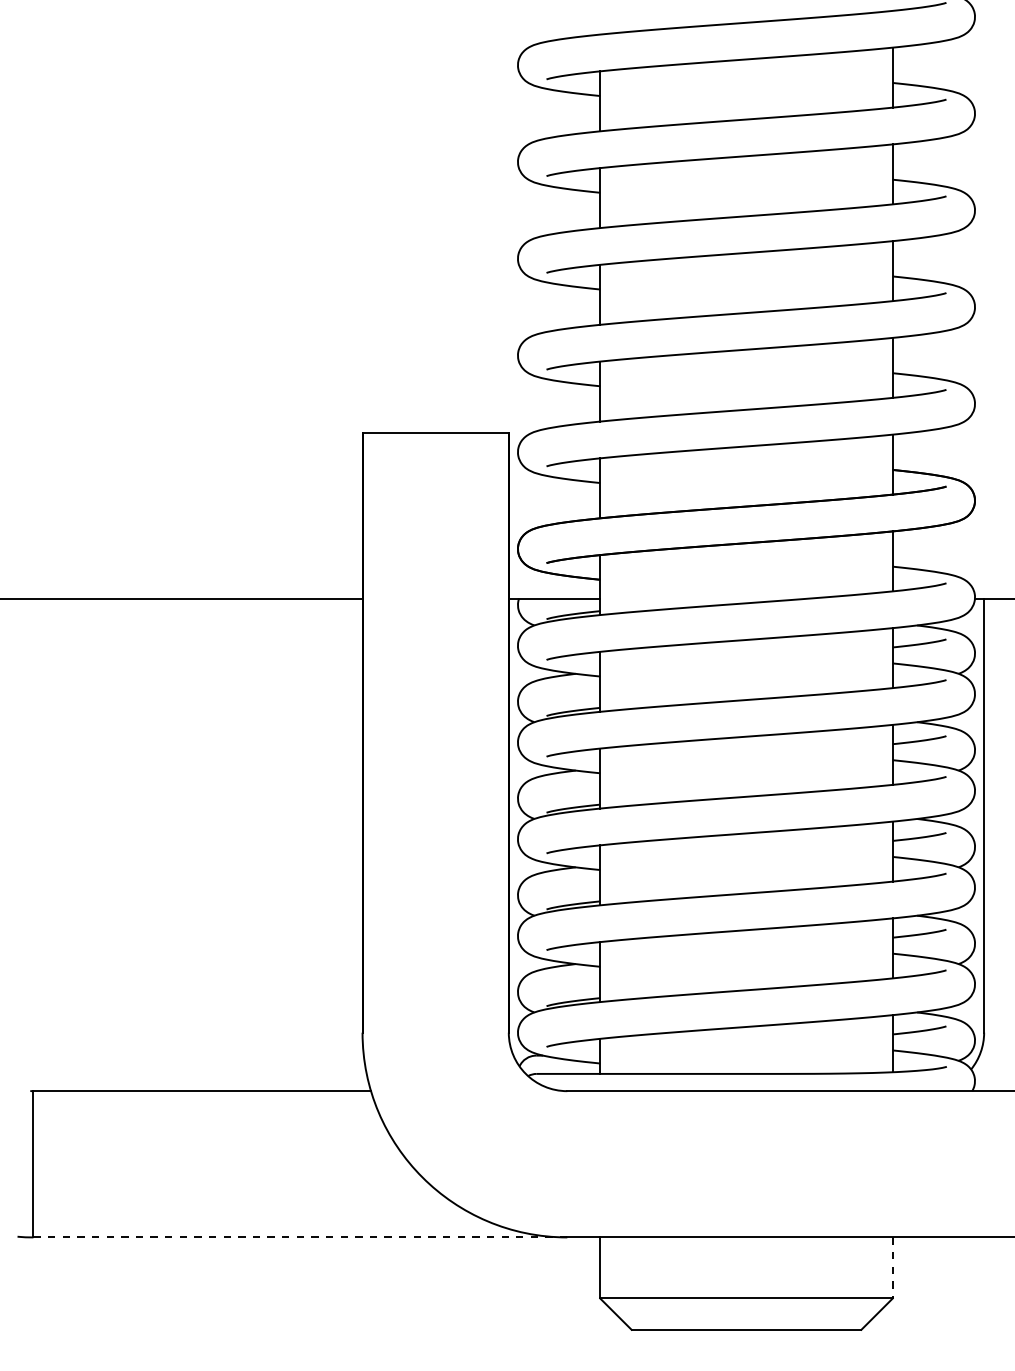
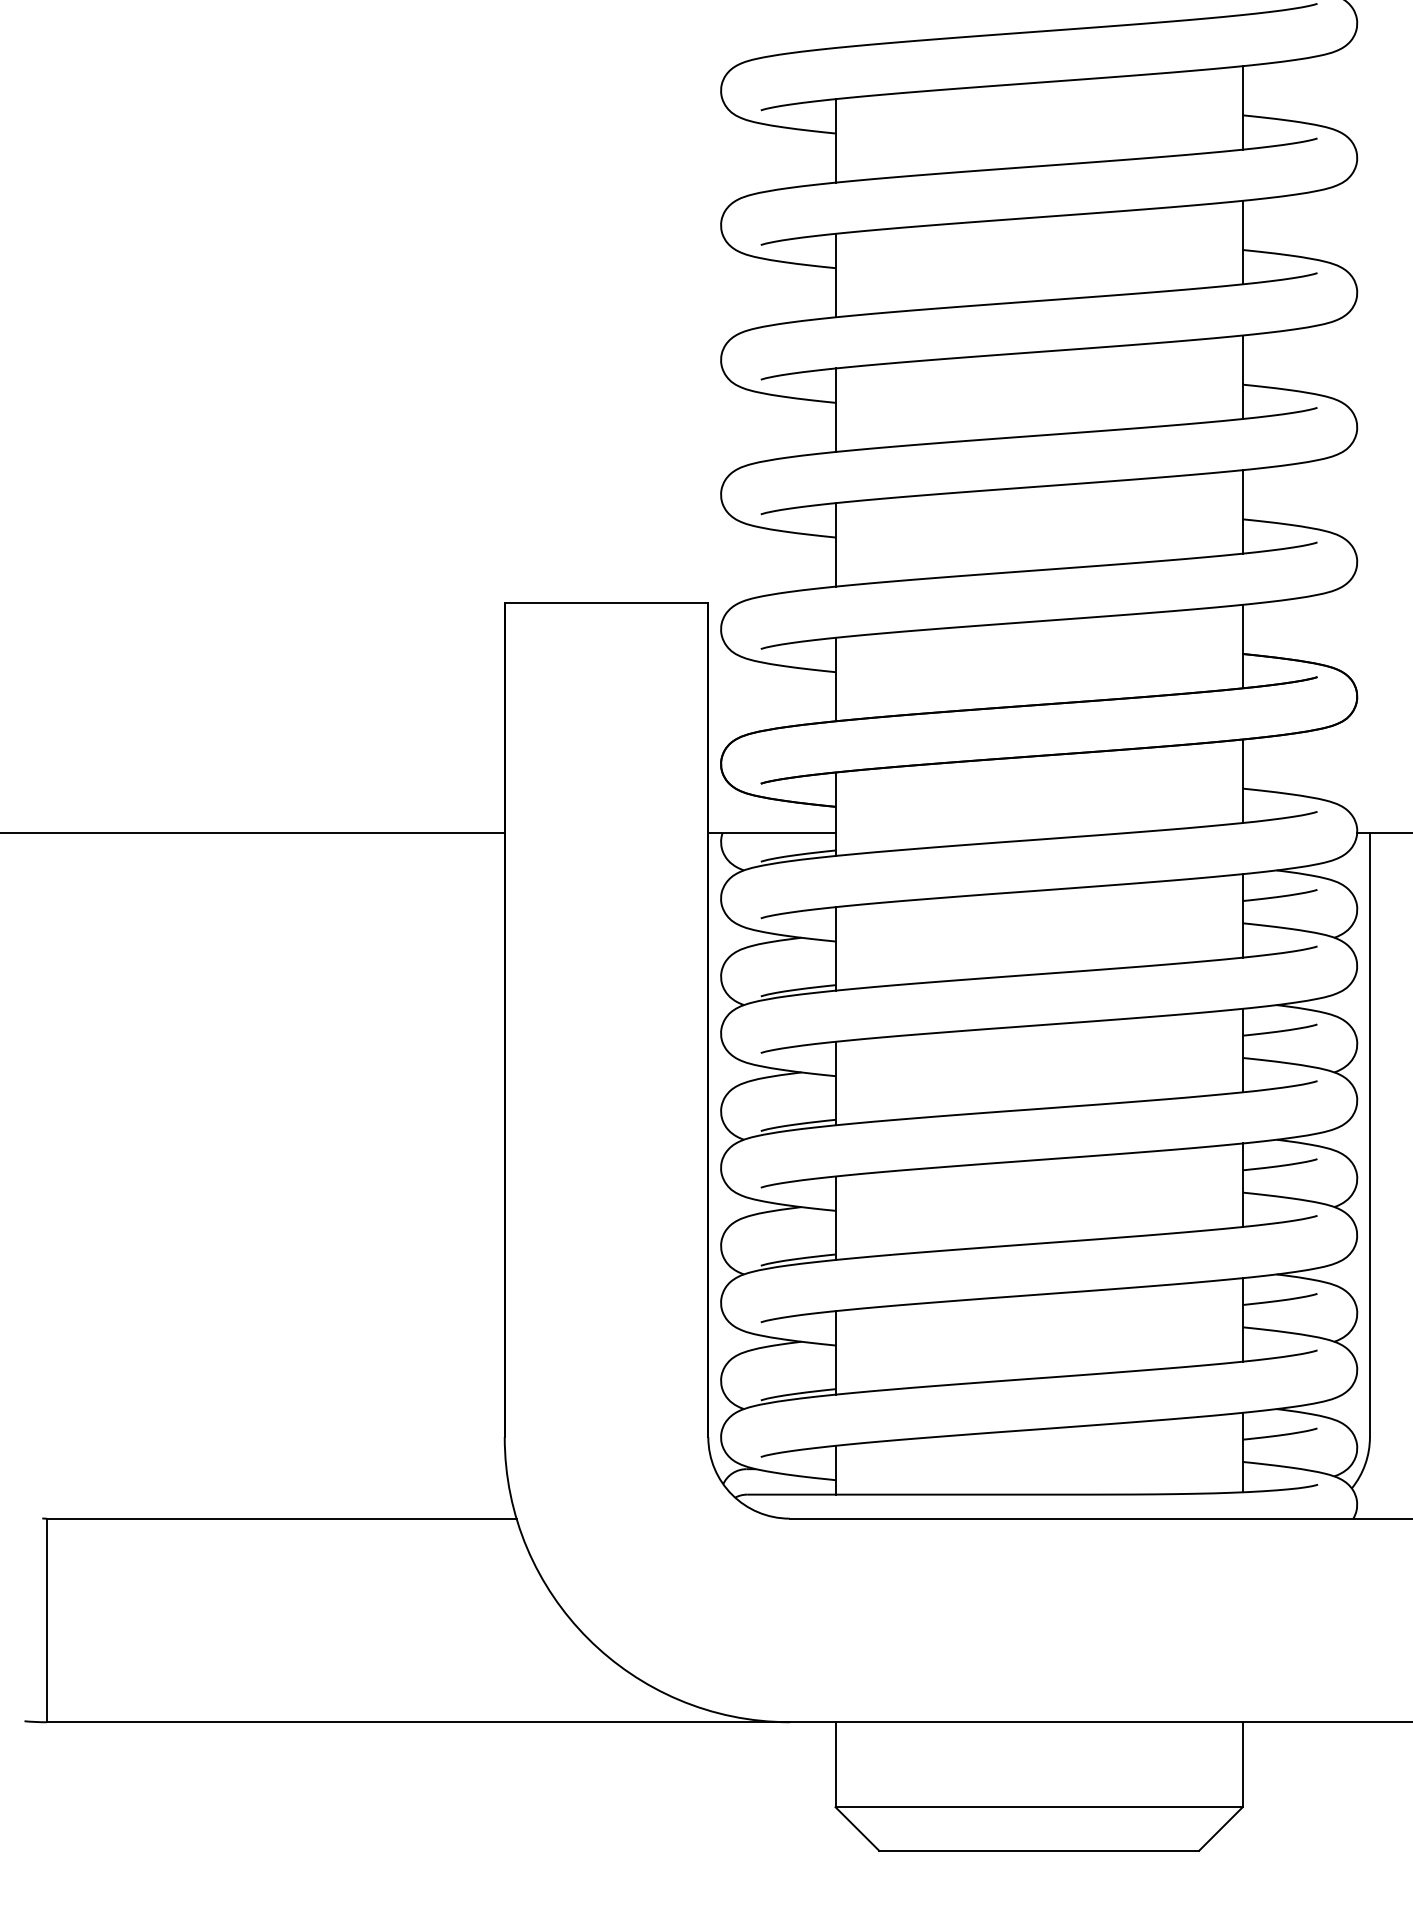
line: (300, 1237) -> (418, 1722), dashed -> solid
line: (892, 1267) -> (1242, 1764), dashed -> solid

